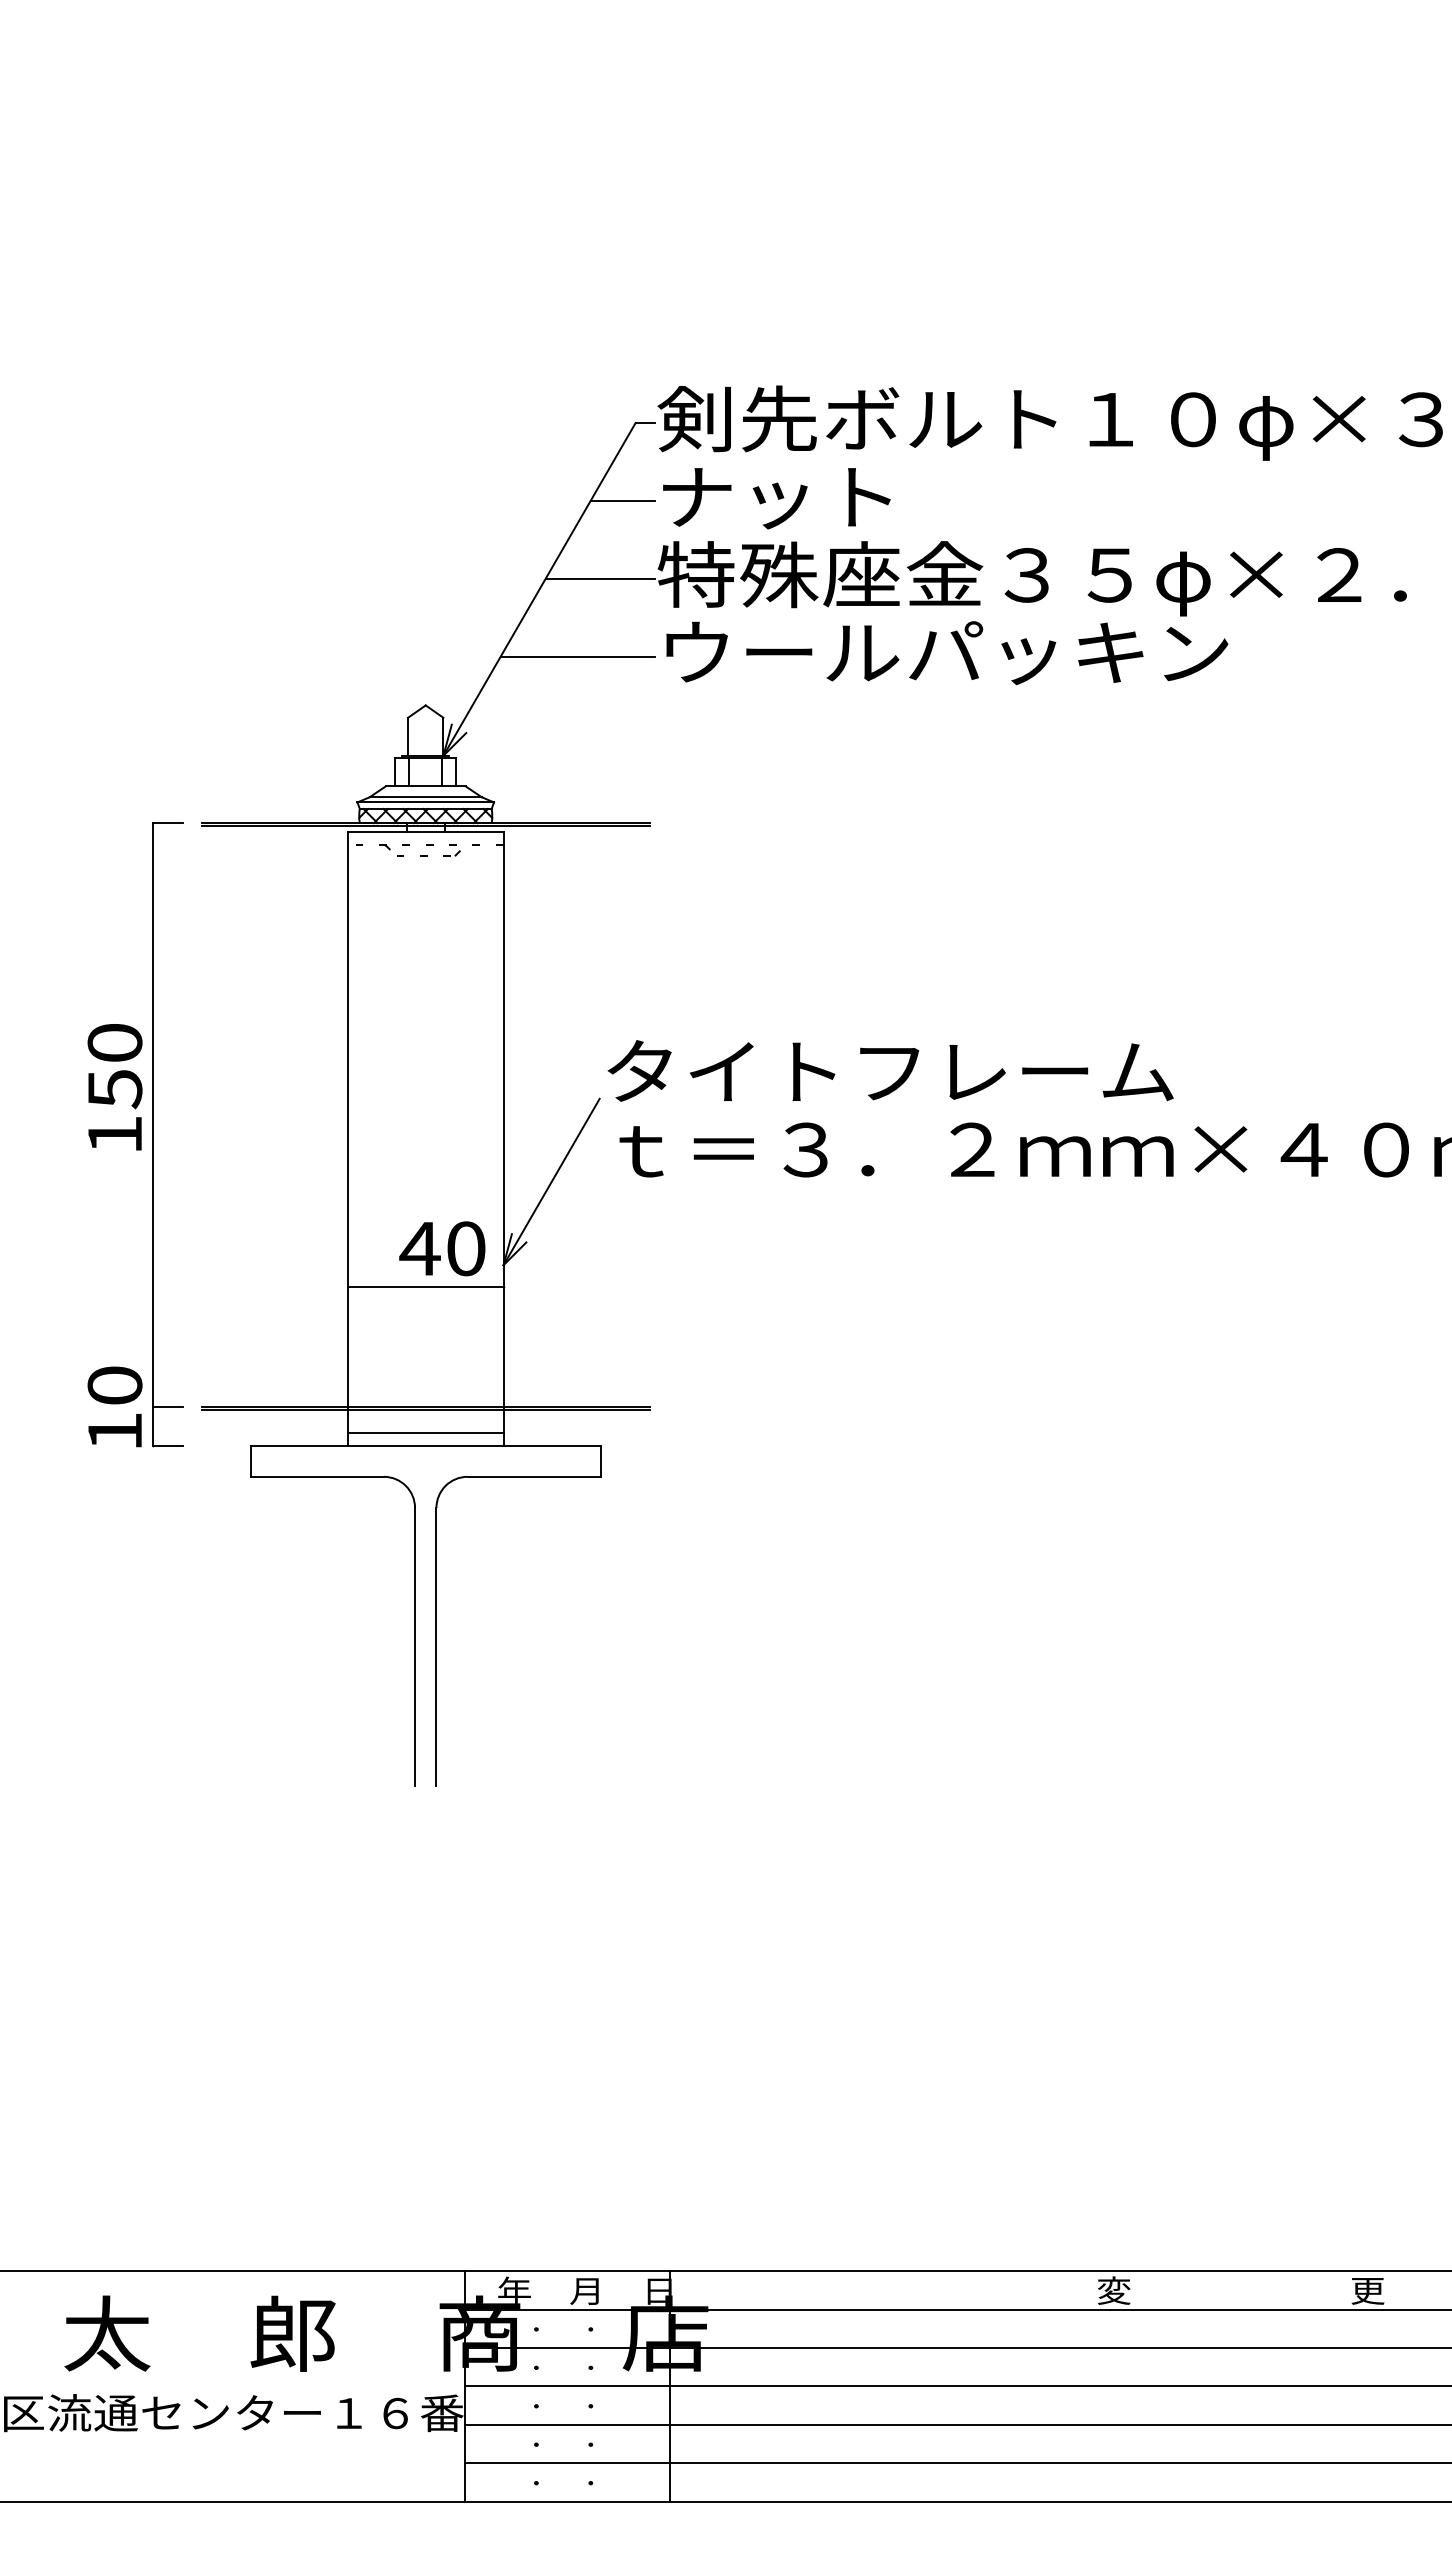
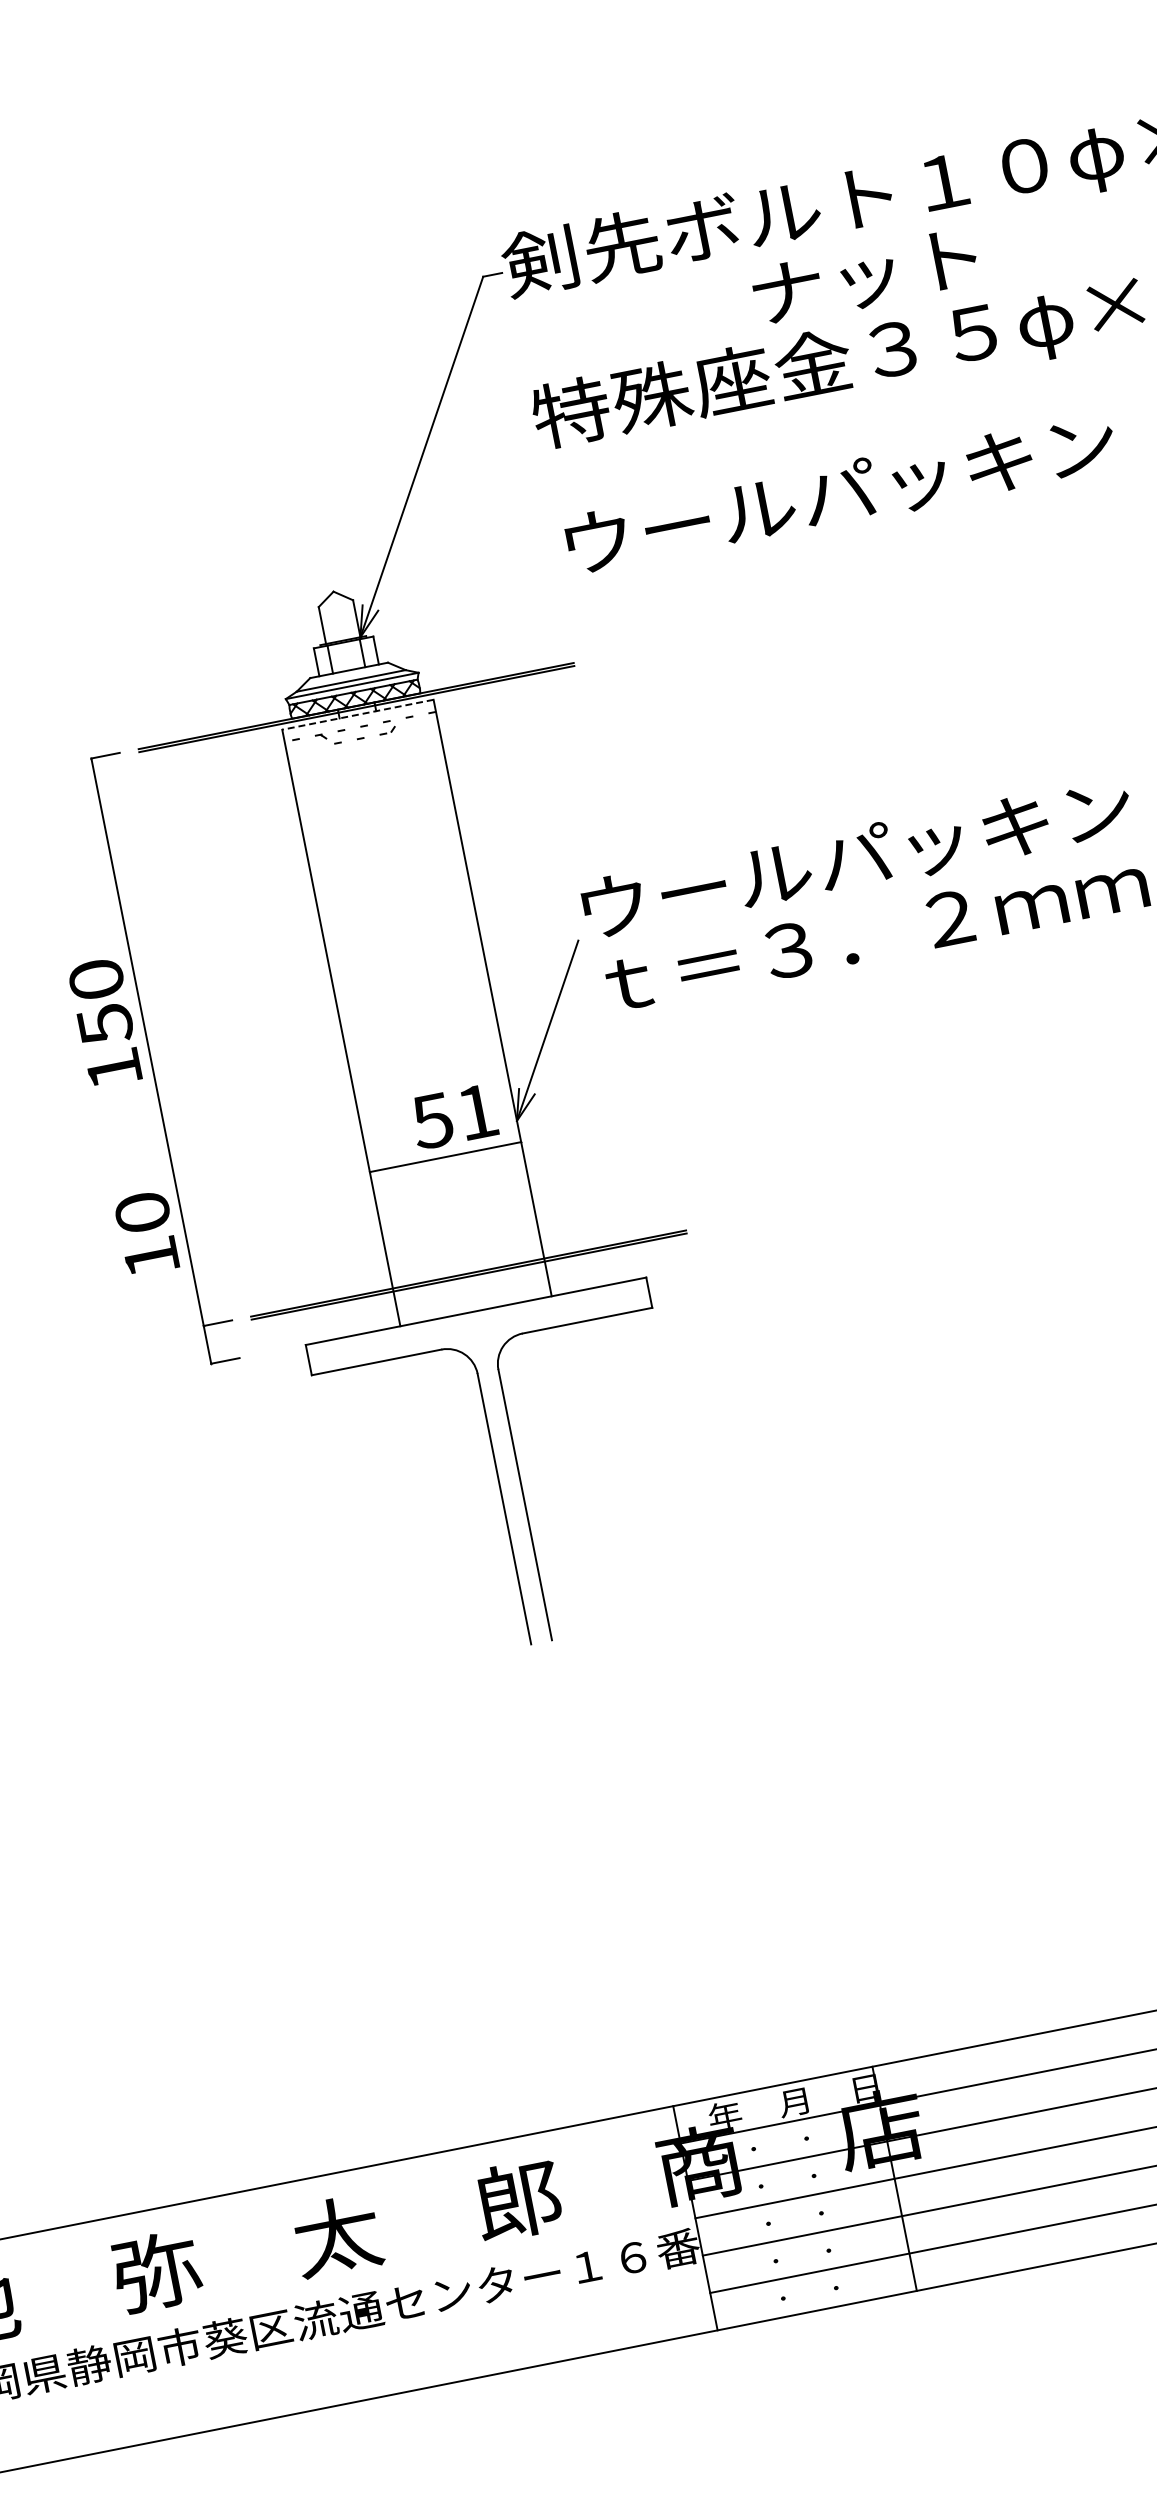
text: (776, 498) -> (865, 277), moved
line: (622, 500) -> (485, 354), removed
line: (600, 578) -> (479, 434), removed
text: (947, 653) -> (841, 494), moved
line: (577, 656) -> (471, 514), removed
line: (425, 832) -> (357, 715), solid -> dashed
text: (890, 1072) -> (856, 859), タイトフレーム -> ウールパッキン
text: (442, 1248) -> (454, 1116), 40 -> 51
text: (114, 1406) -> (146, 1232), moved
line: (425, 1433) -> (473, 1299), removed

